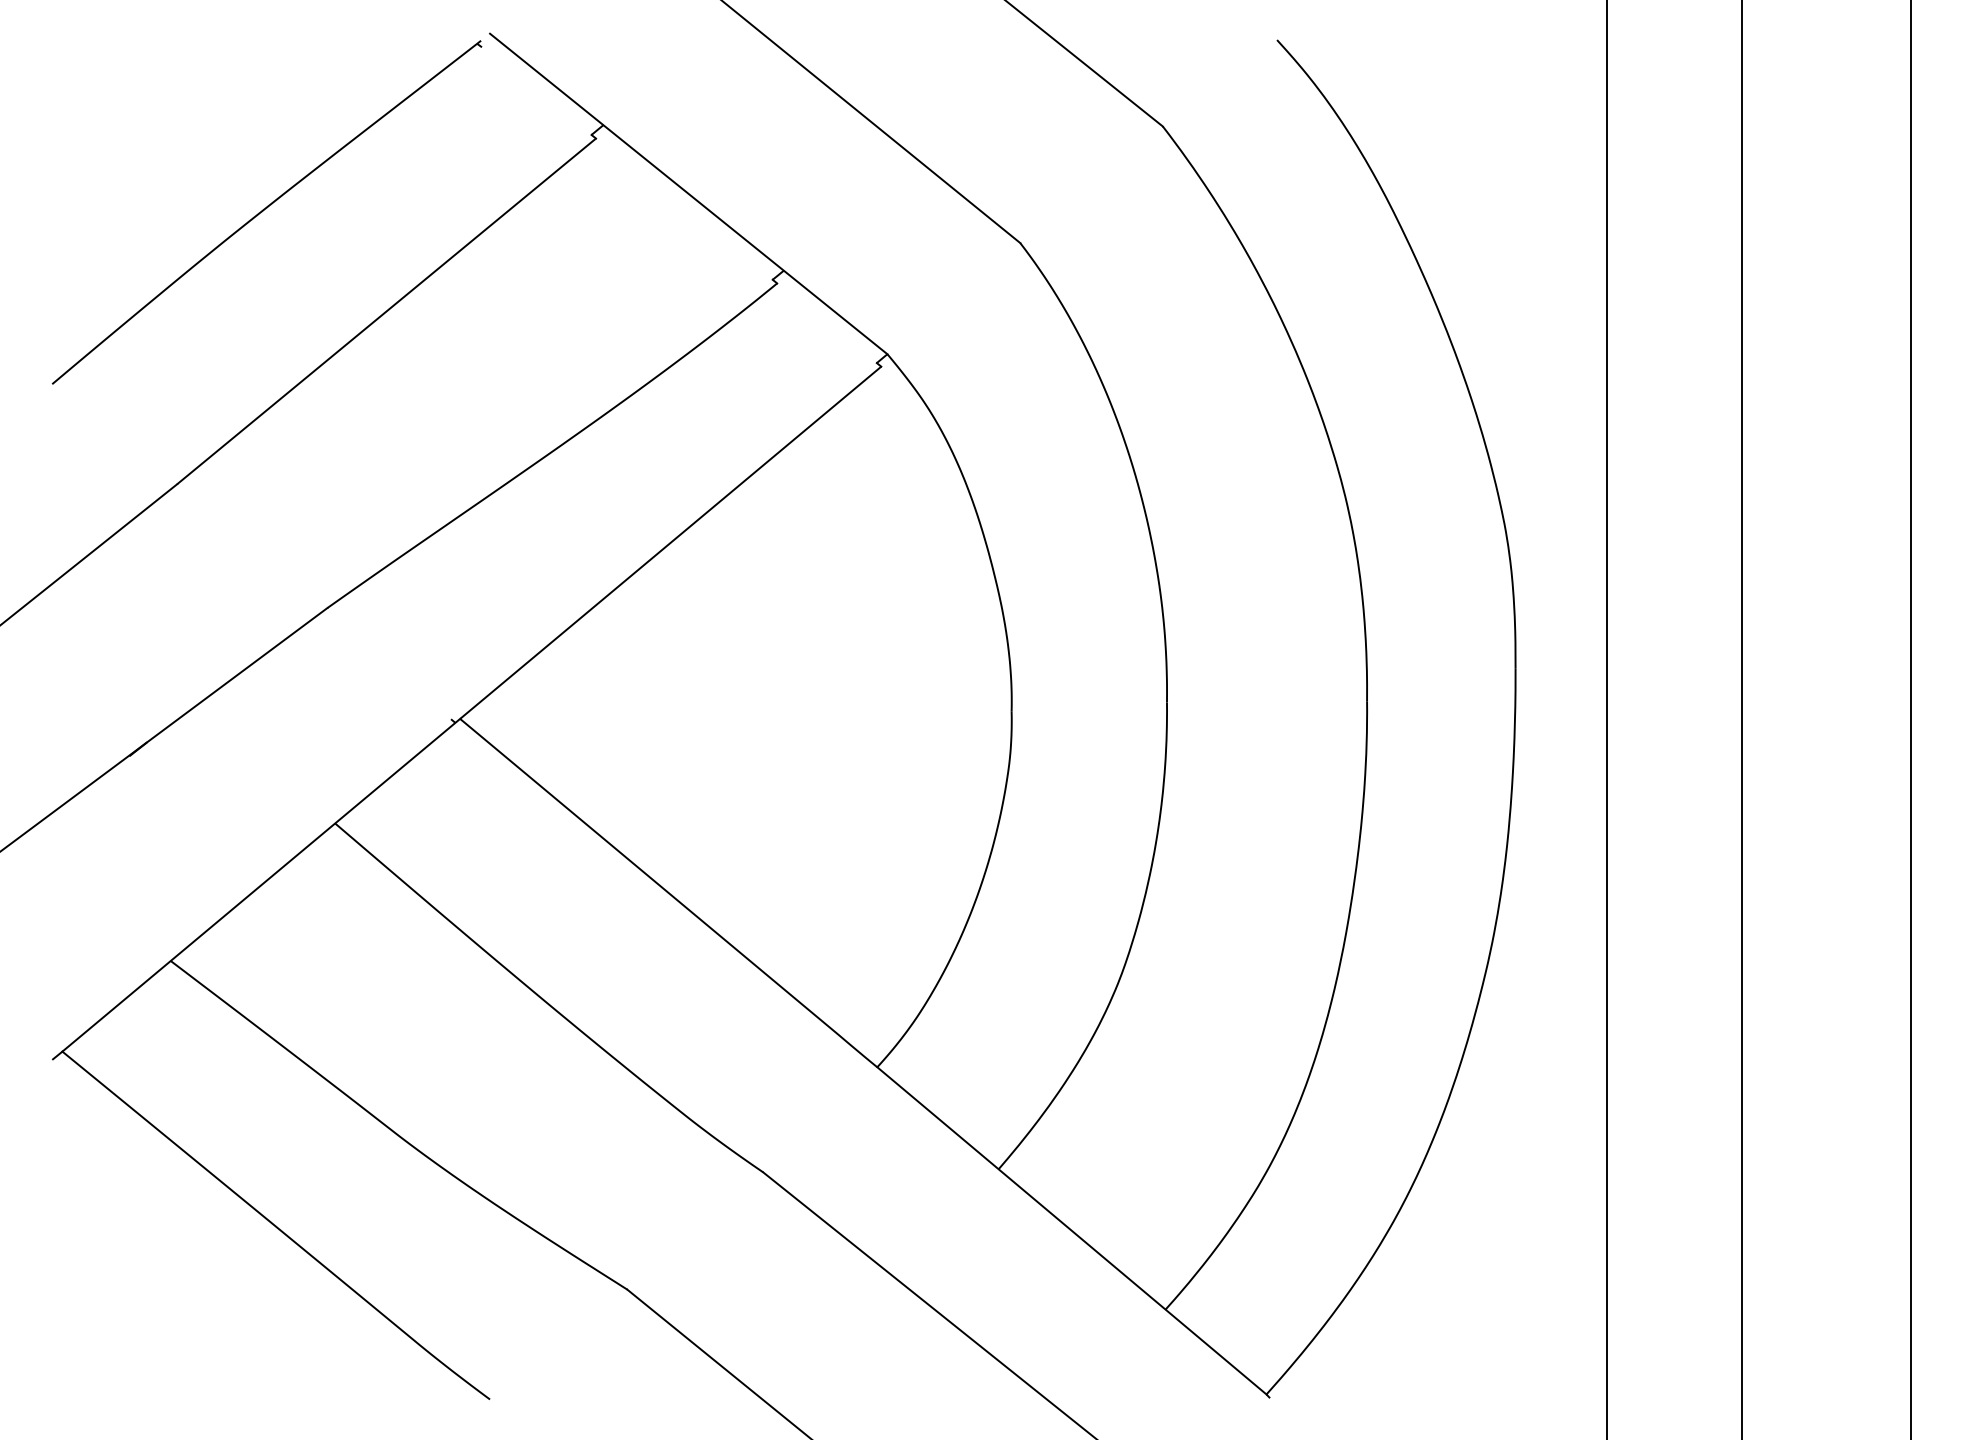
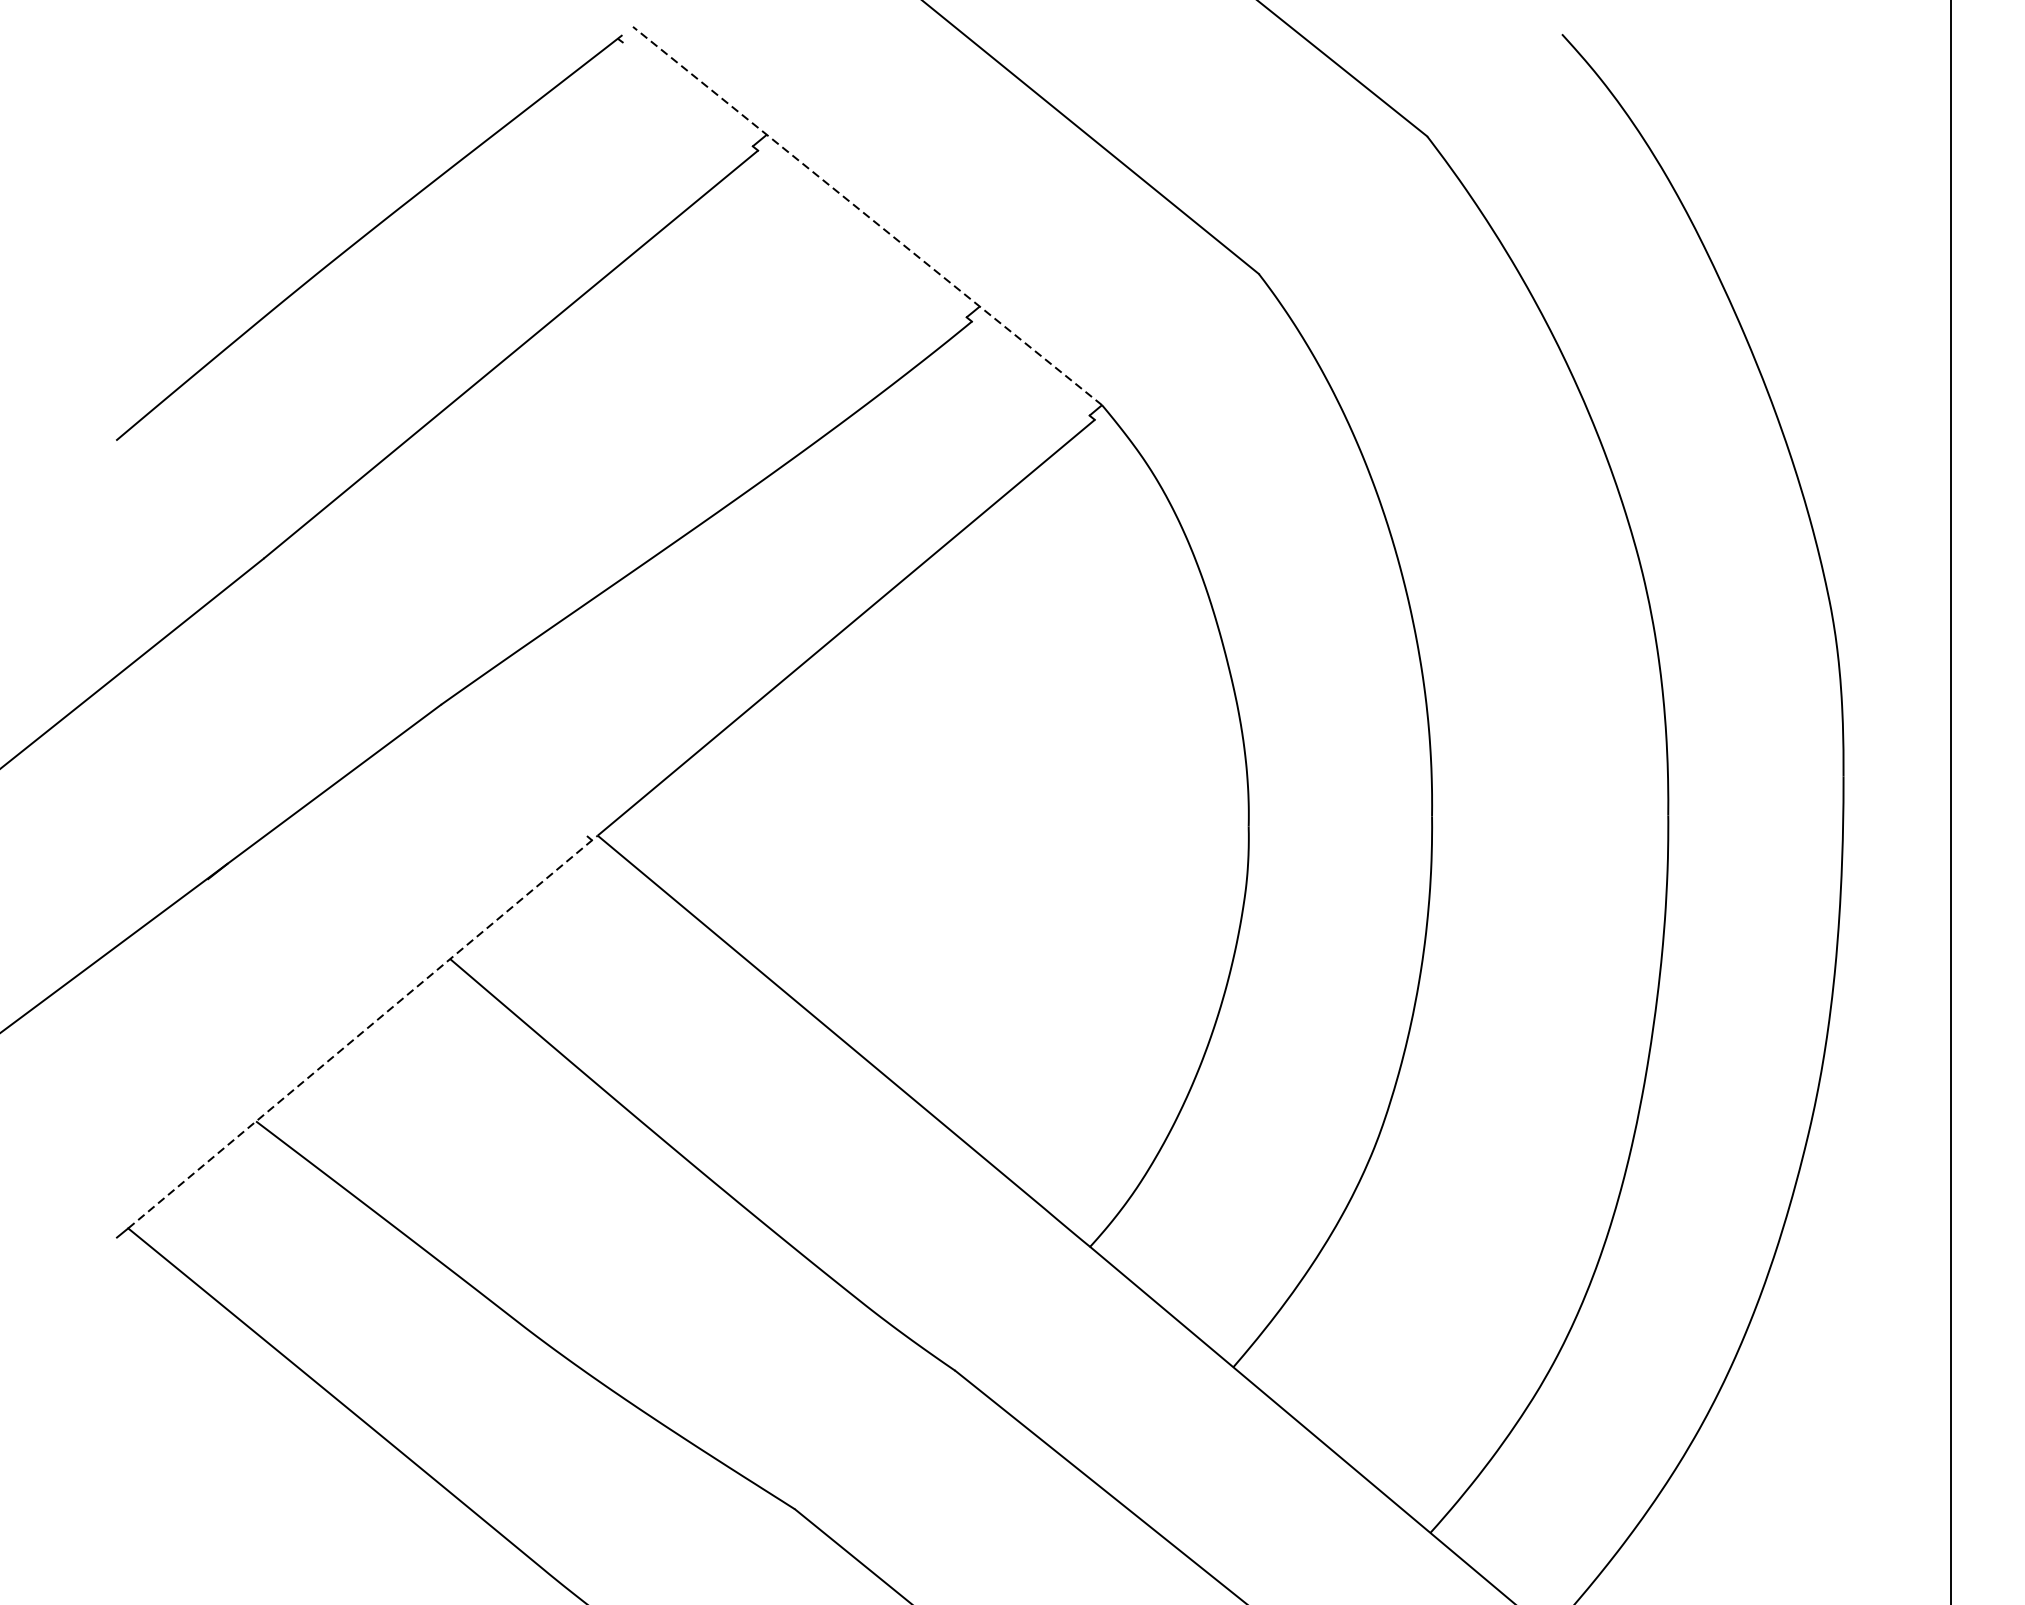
line: (688, 193) -> (867, 215), solid -> dashed
line: (261, 884) -> (363, 1031), solid -> dashed

